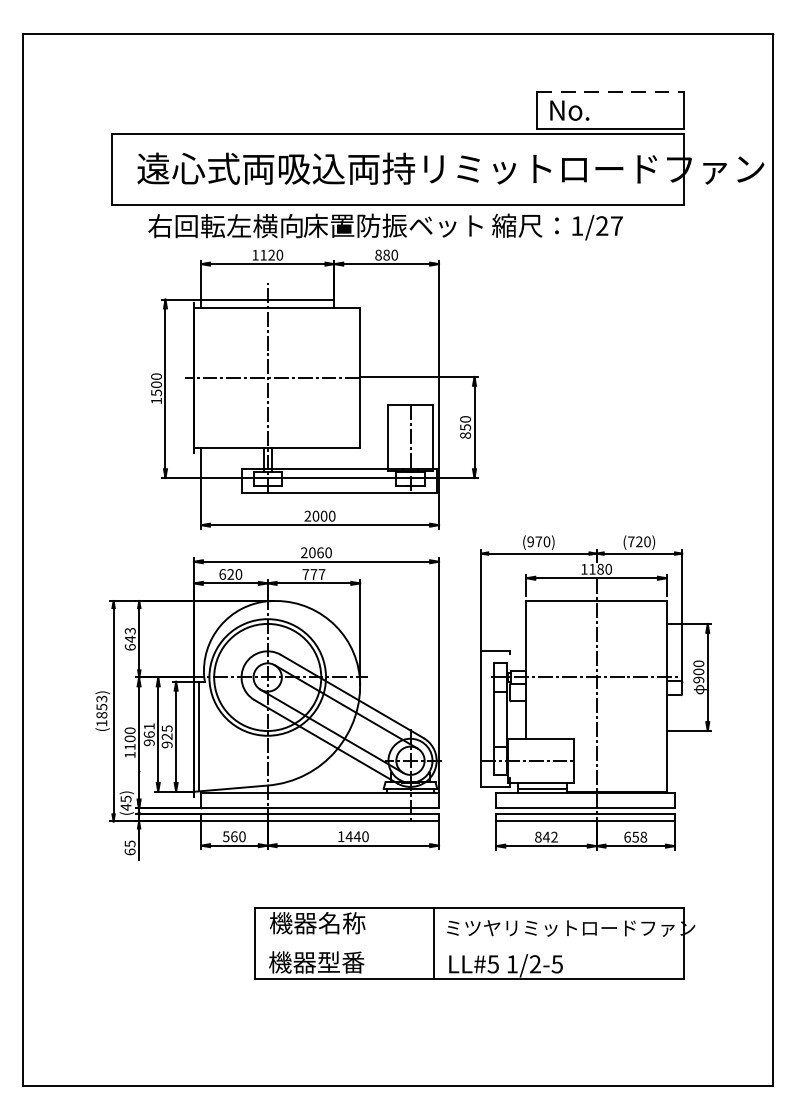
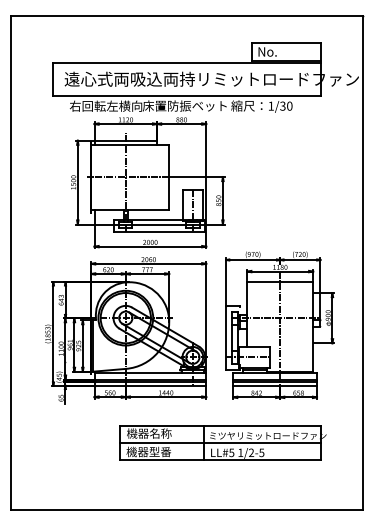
line: (612, 92) -> (287, 43), dashed -> solid
text: (609, 224) -> (286, 105), 1/27 -> 1/30
line: (469, 944) -> (220, 443), added

